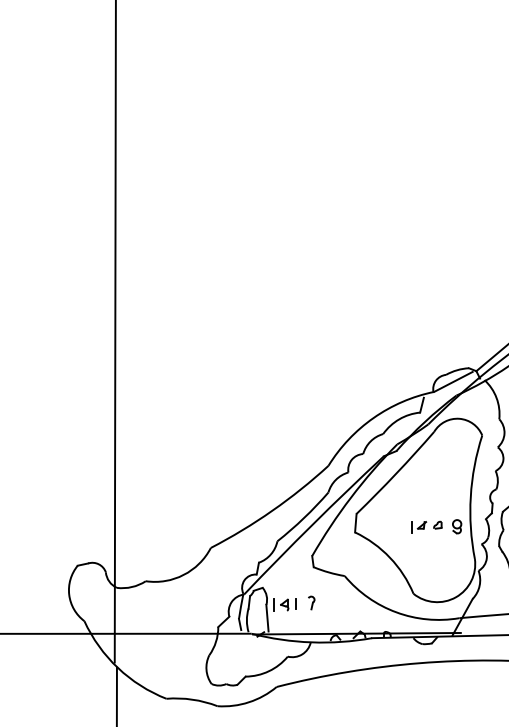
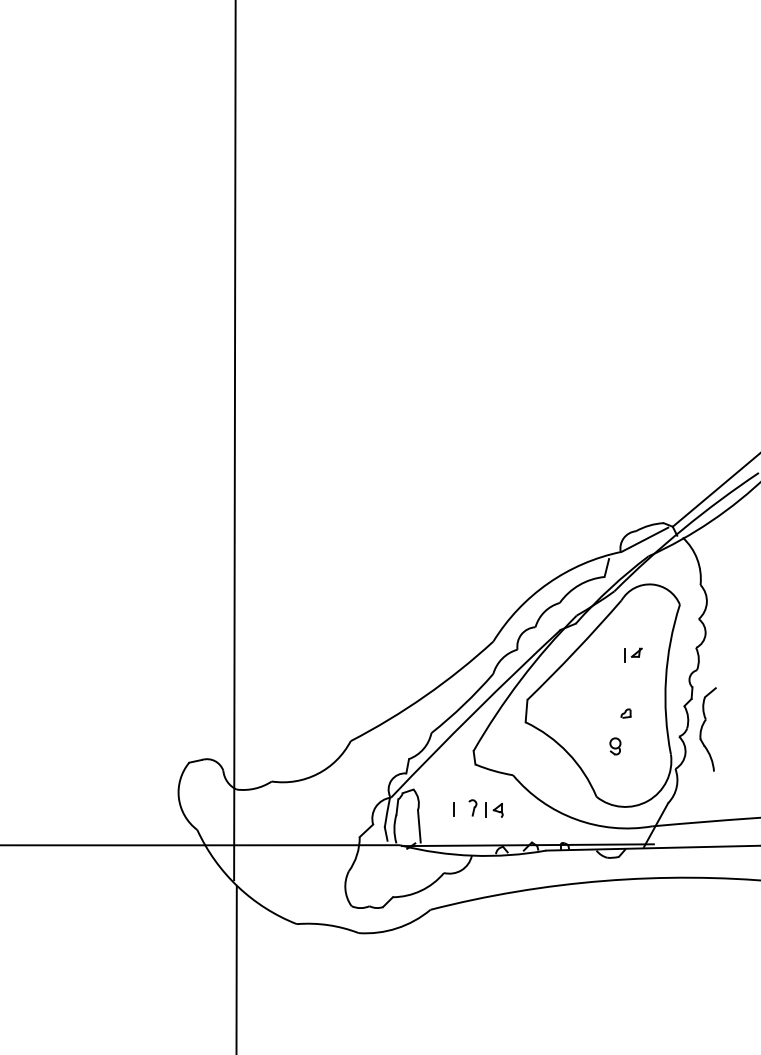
part: (419, 526) -> (633, 654), moved
part: (457, 526) -> (615, 746), moved
part: (281, 604) -> (494, 809), moved

